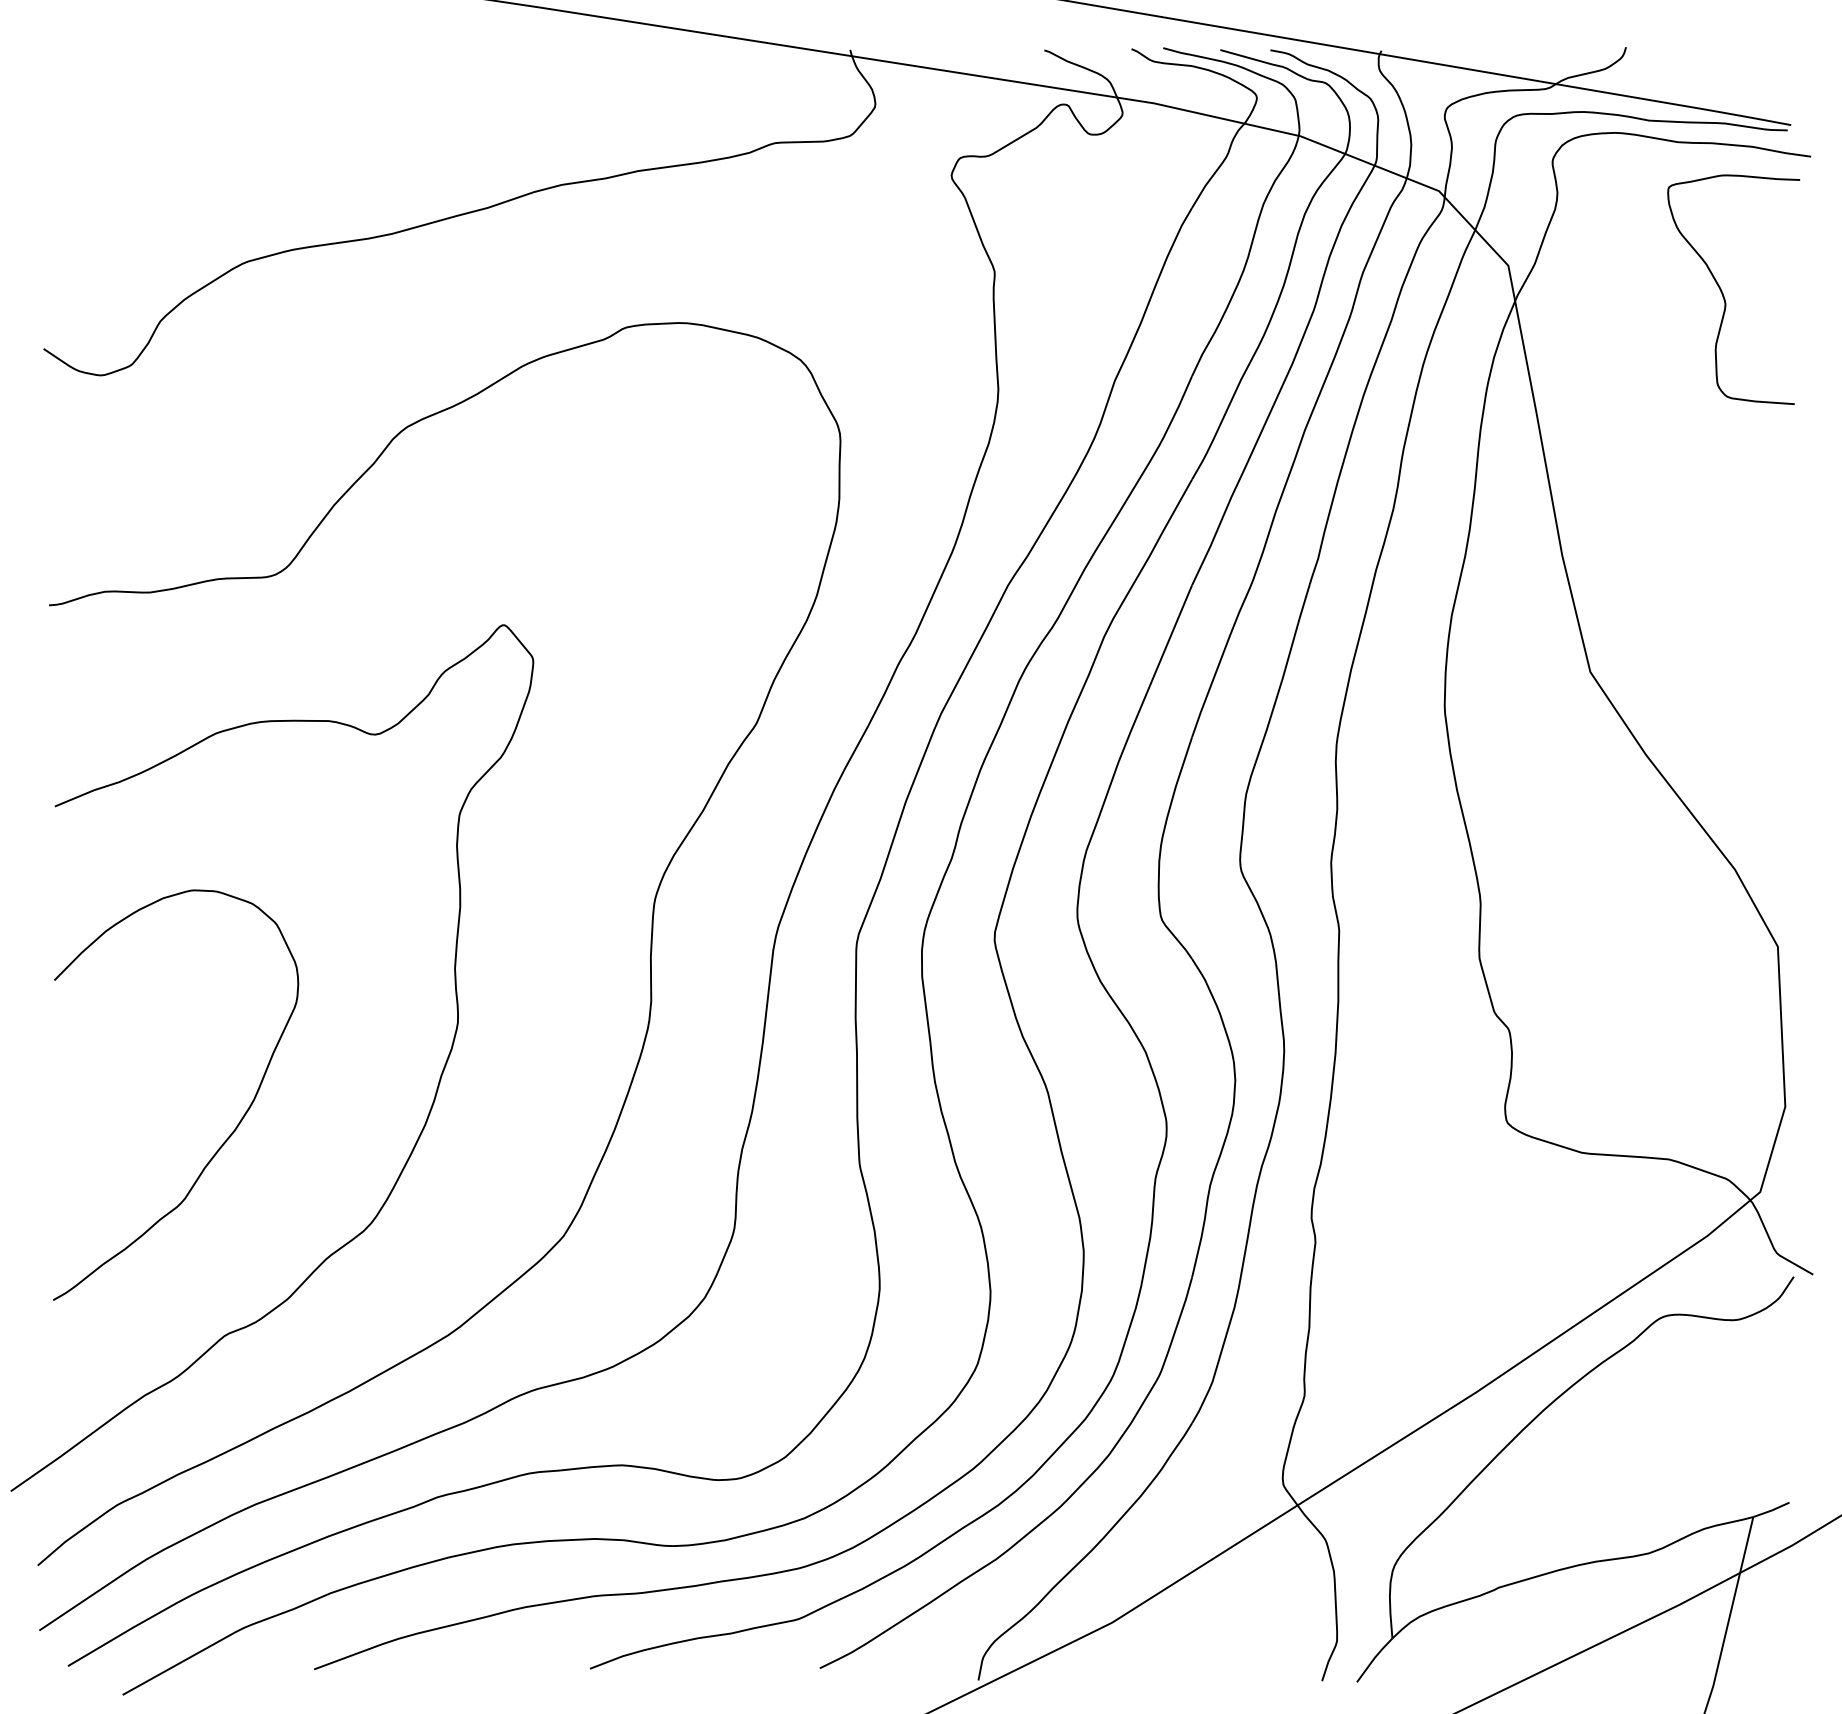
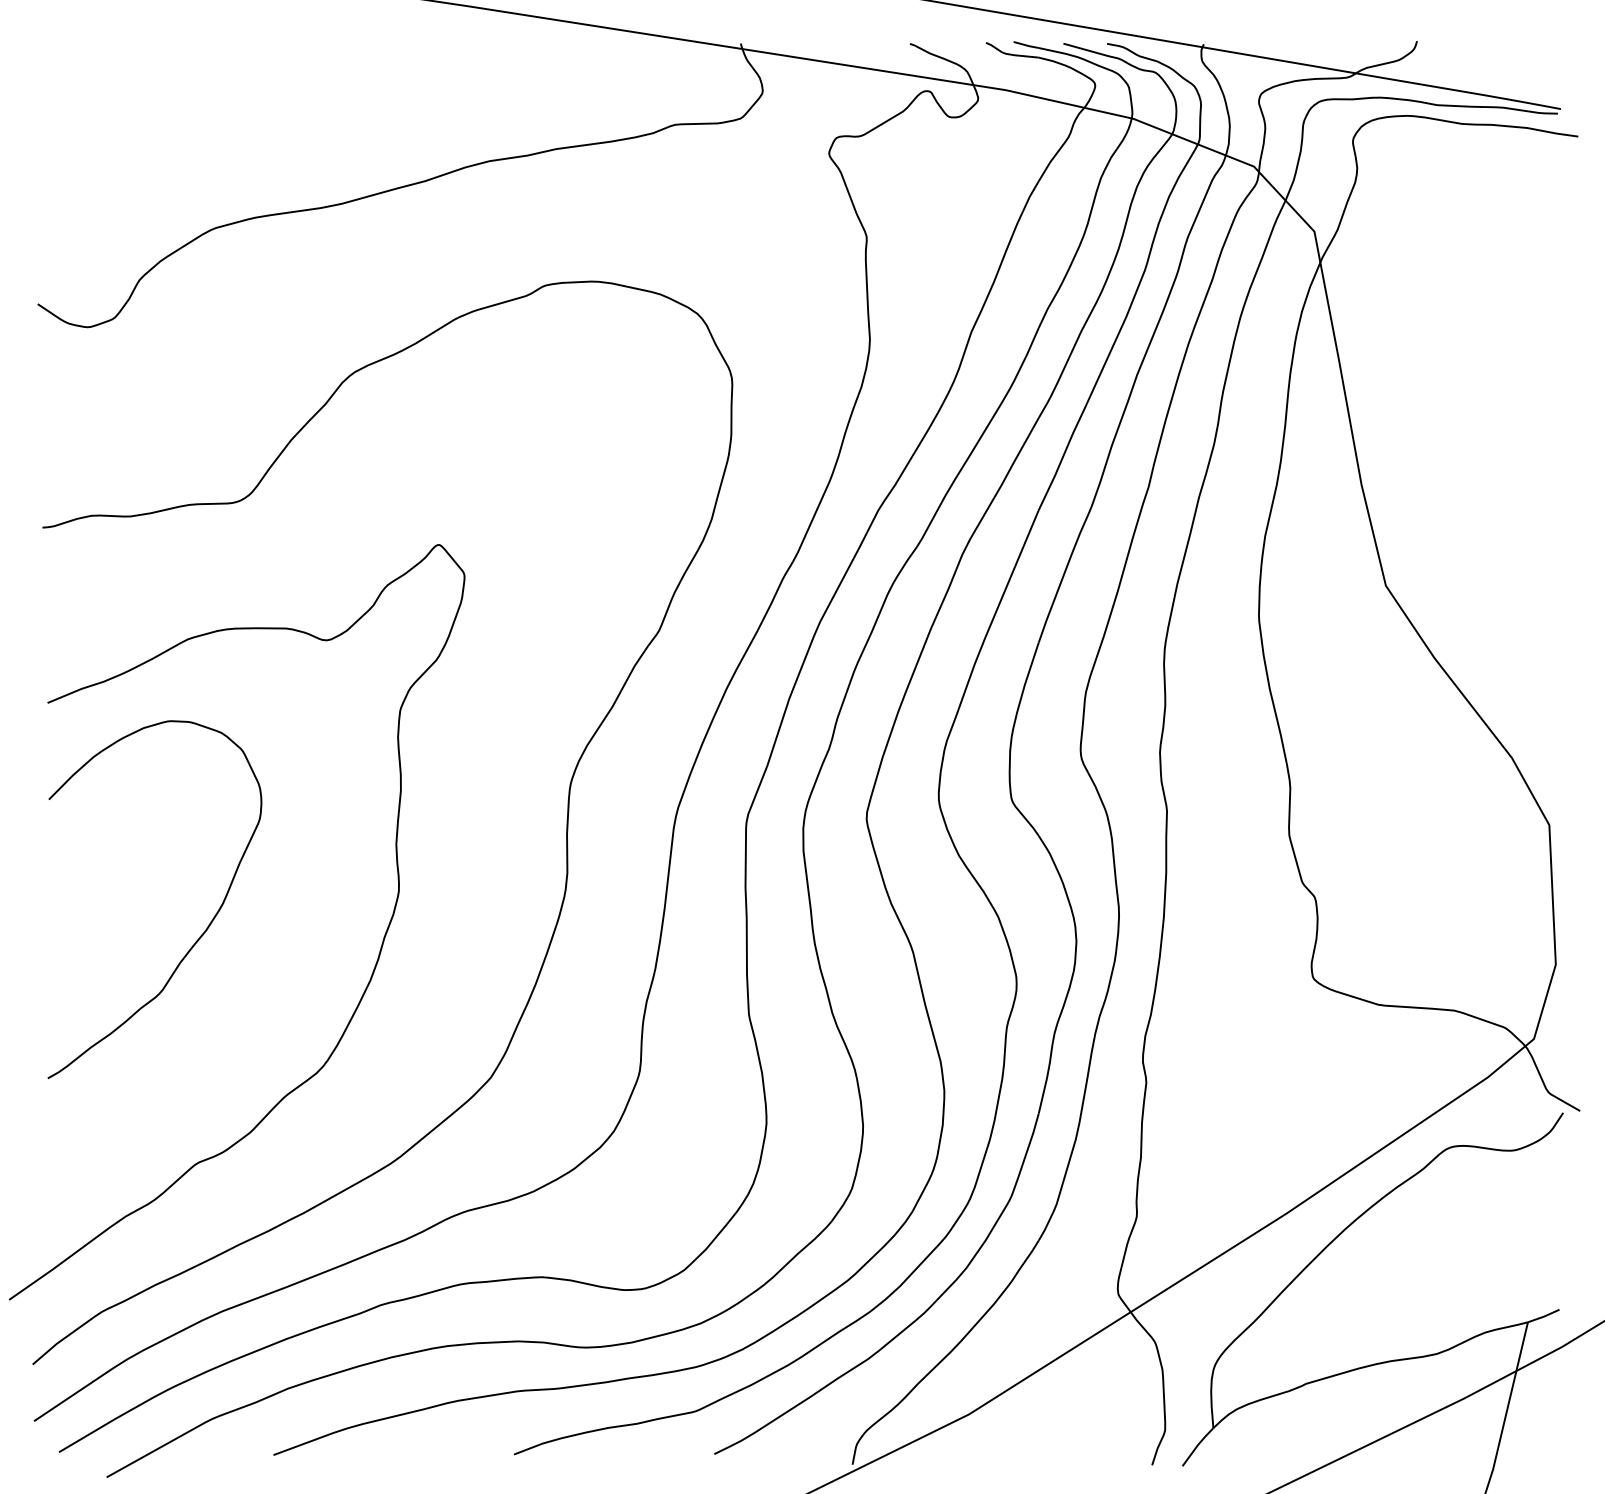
curve: (1723, 293) -> (1501, 255), removed
curve: (227, 1137) -> (199, 936), moved

